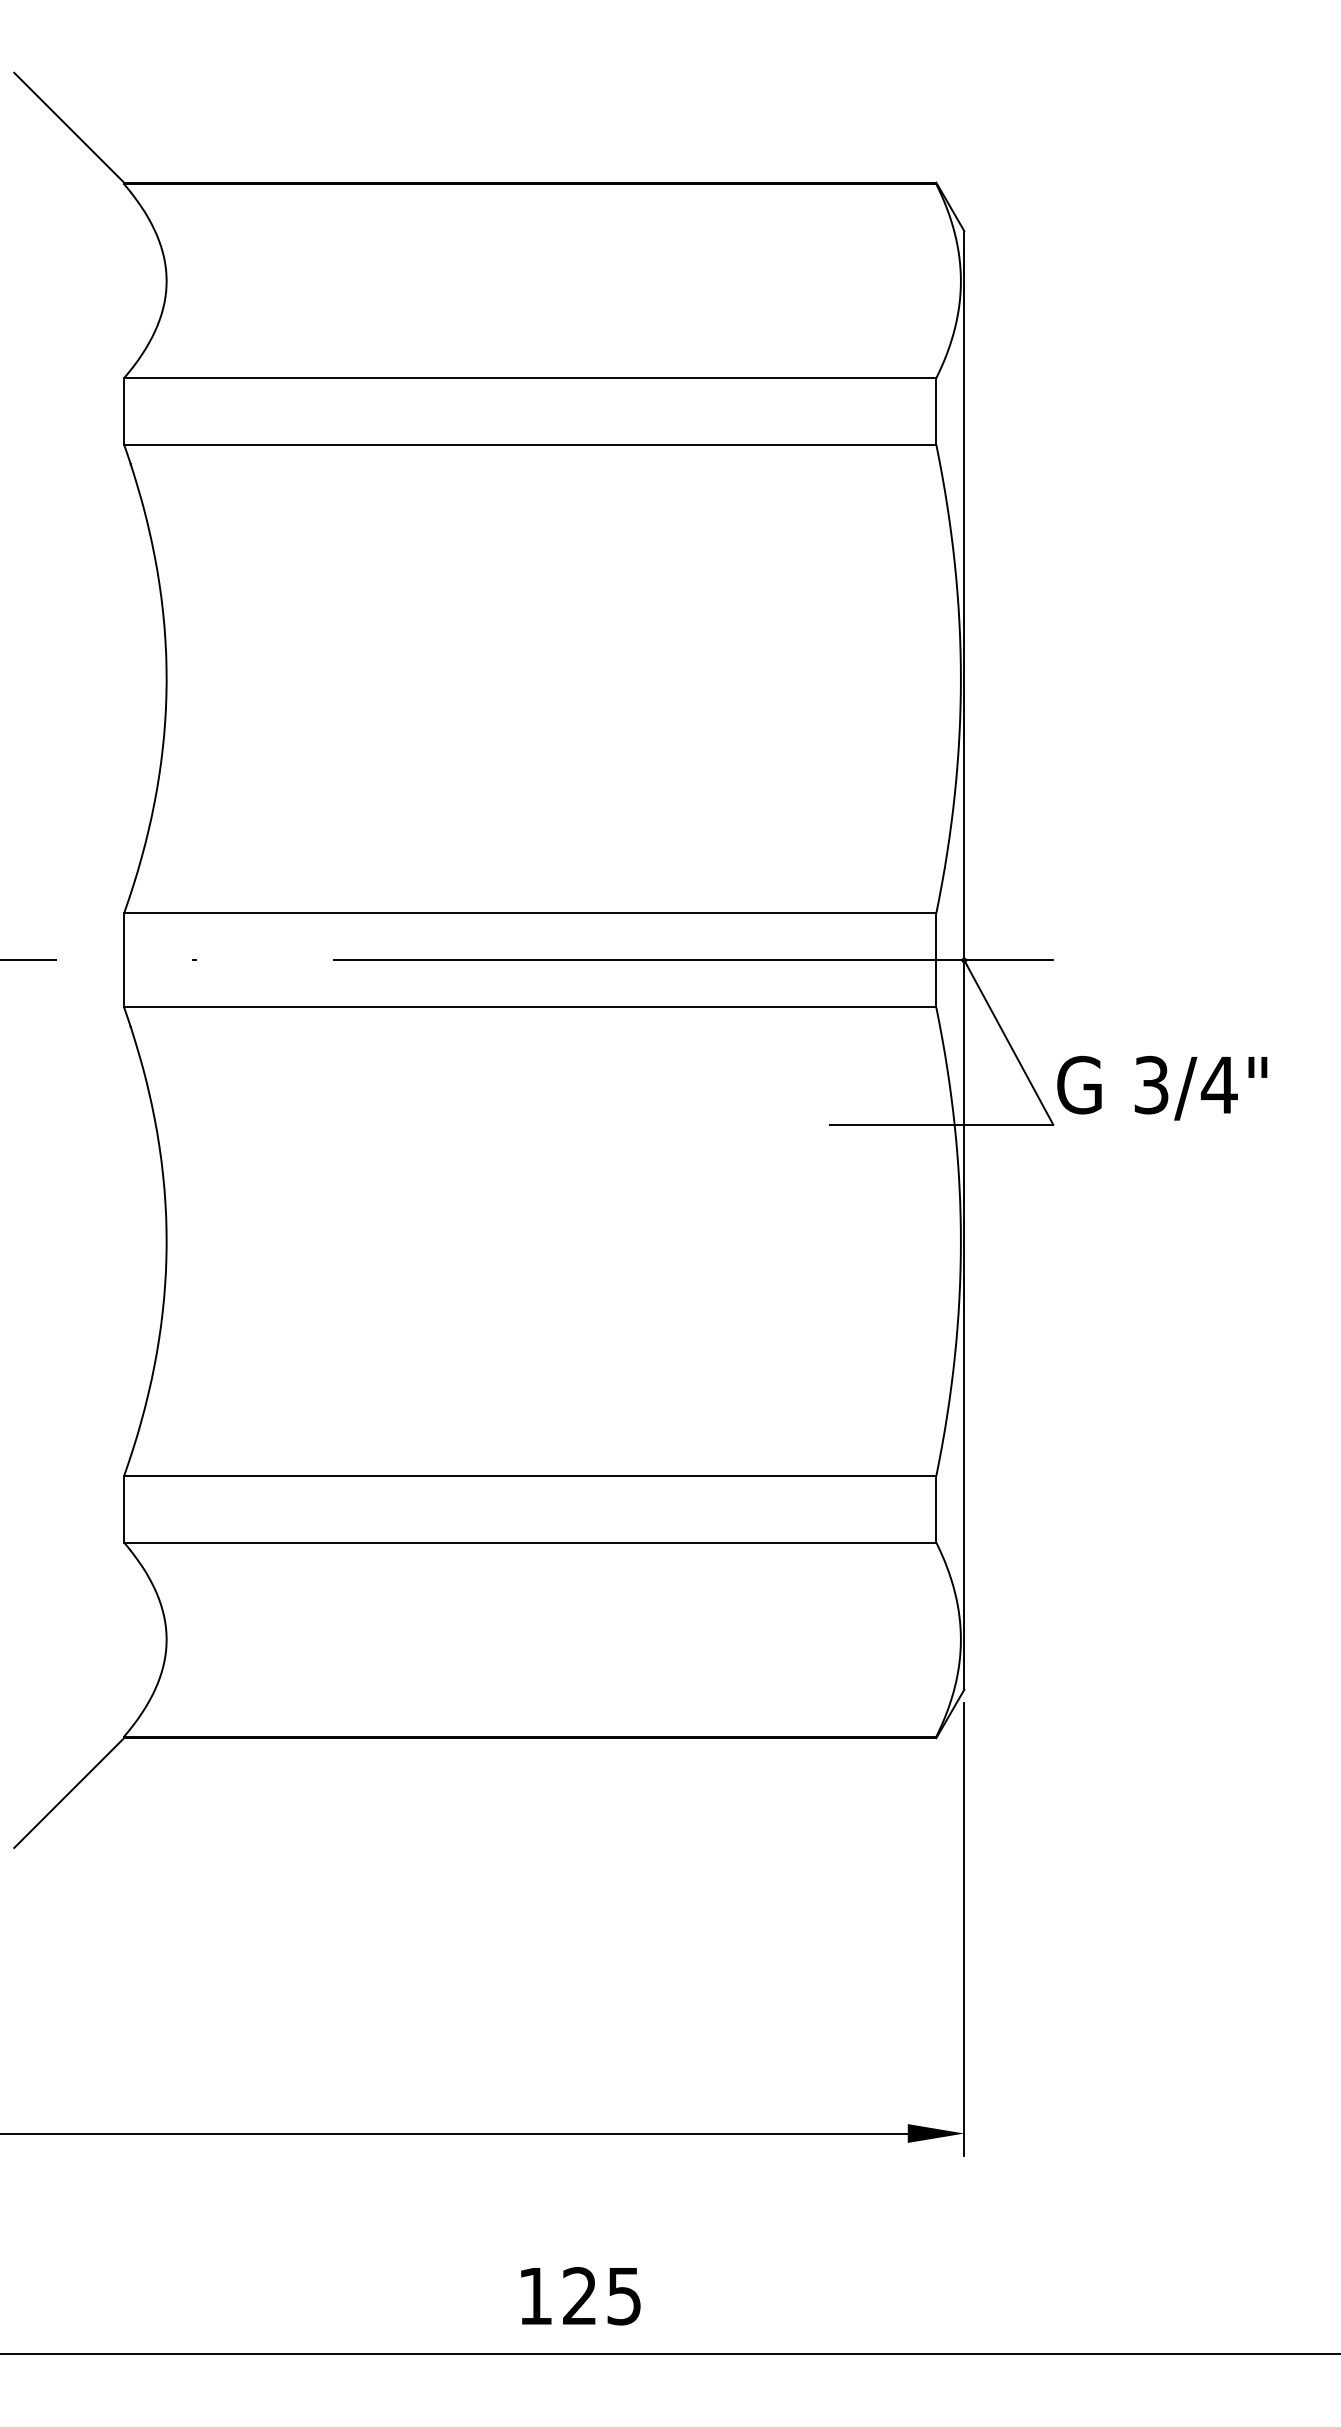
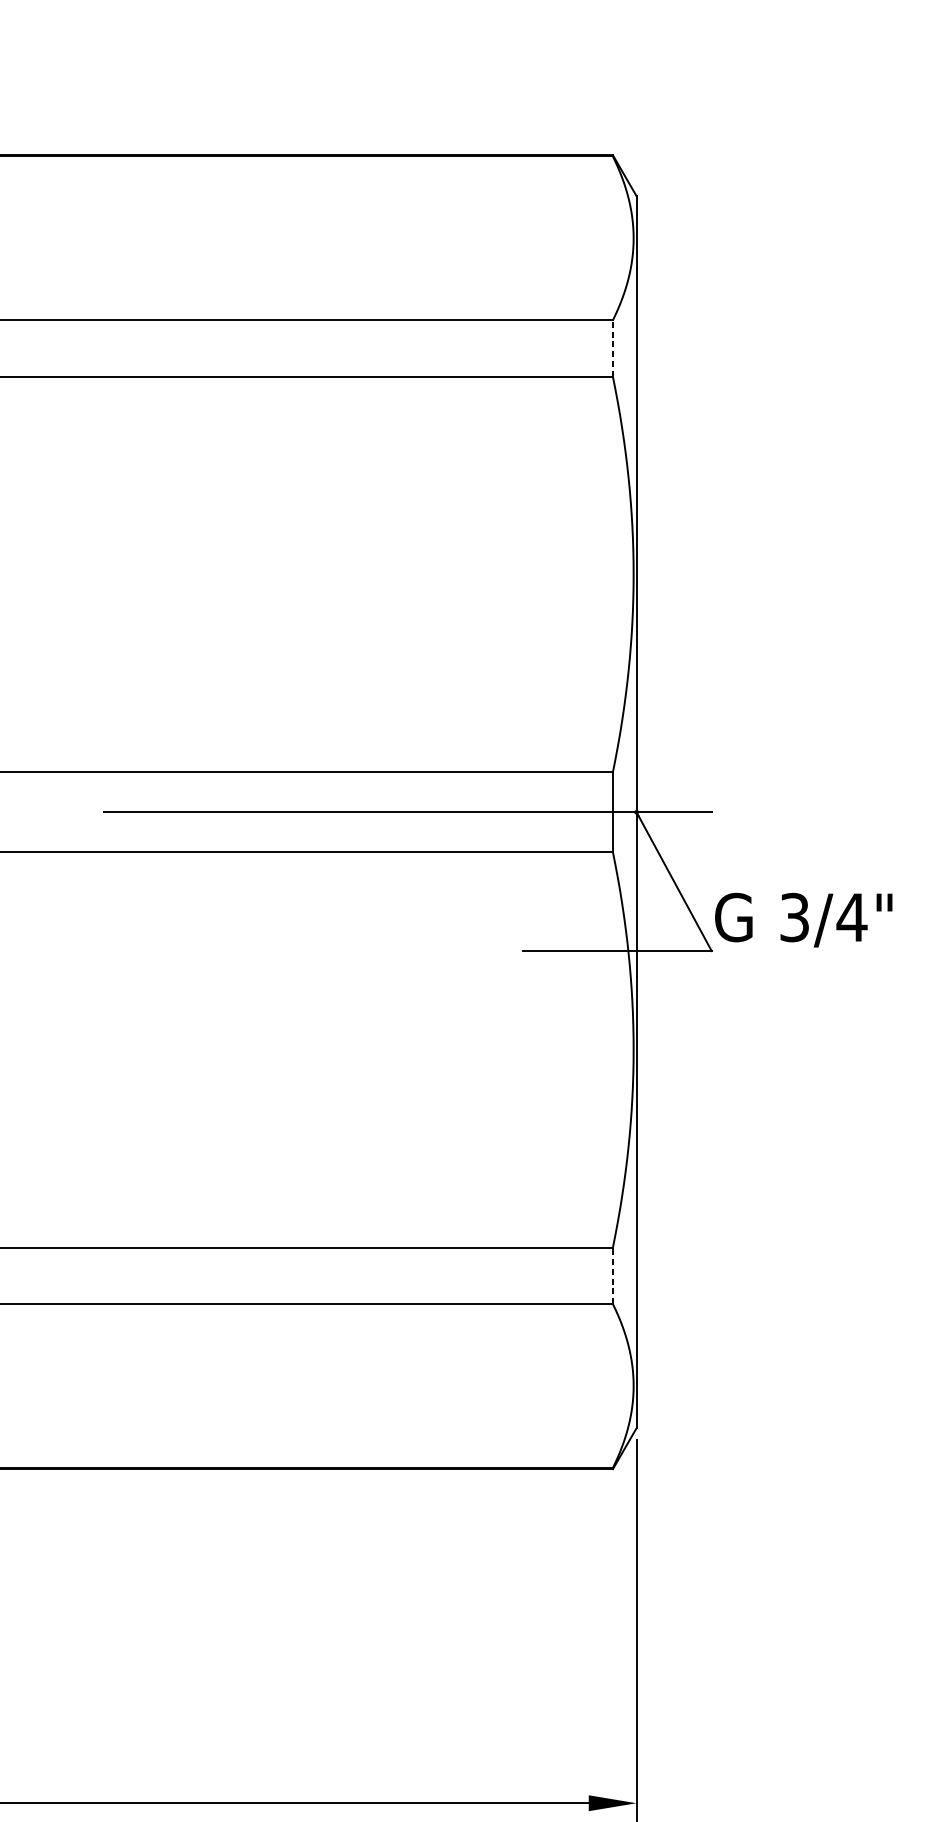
line: (936, 411) -> (613, 348), solid -> dashed
line: (936, 1508) -> (613, 1275), solid -> dashed

